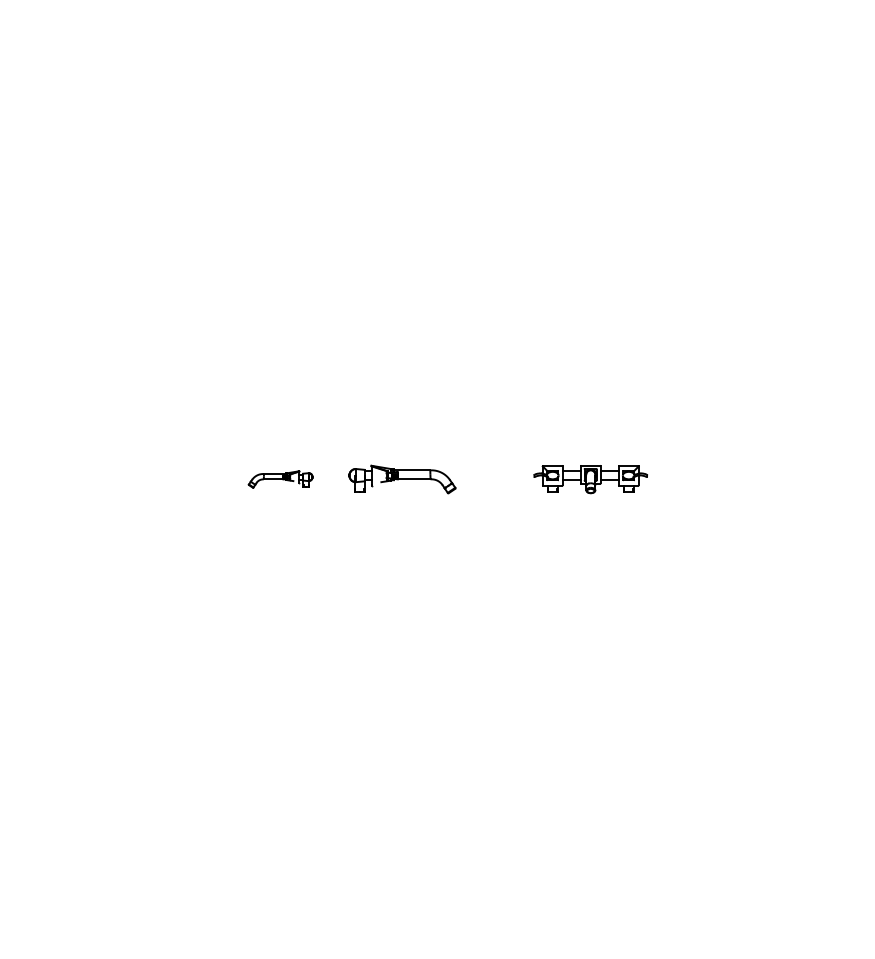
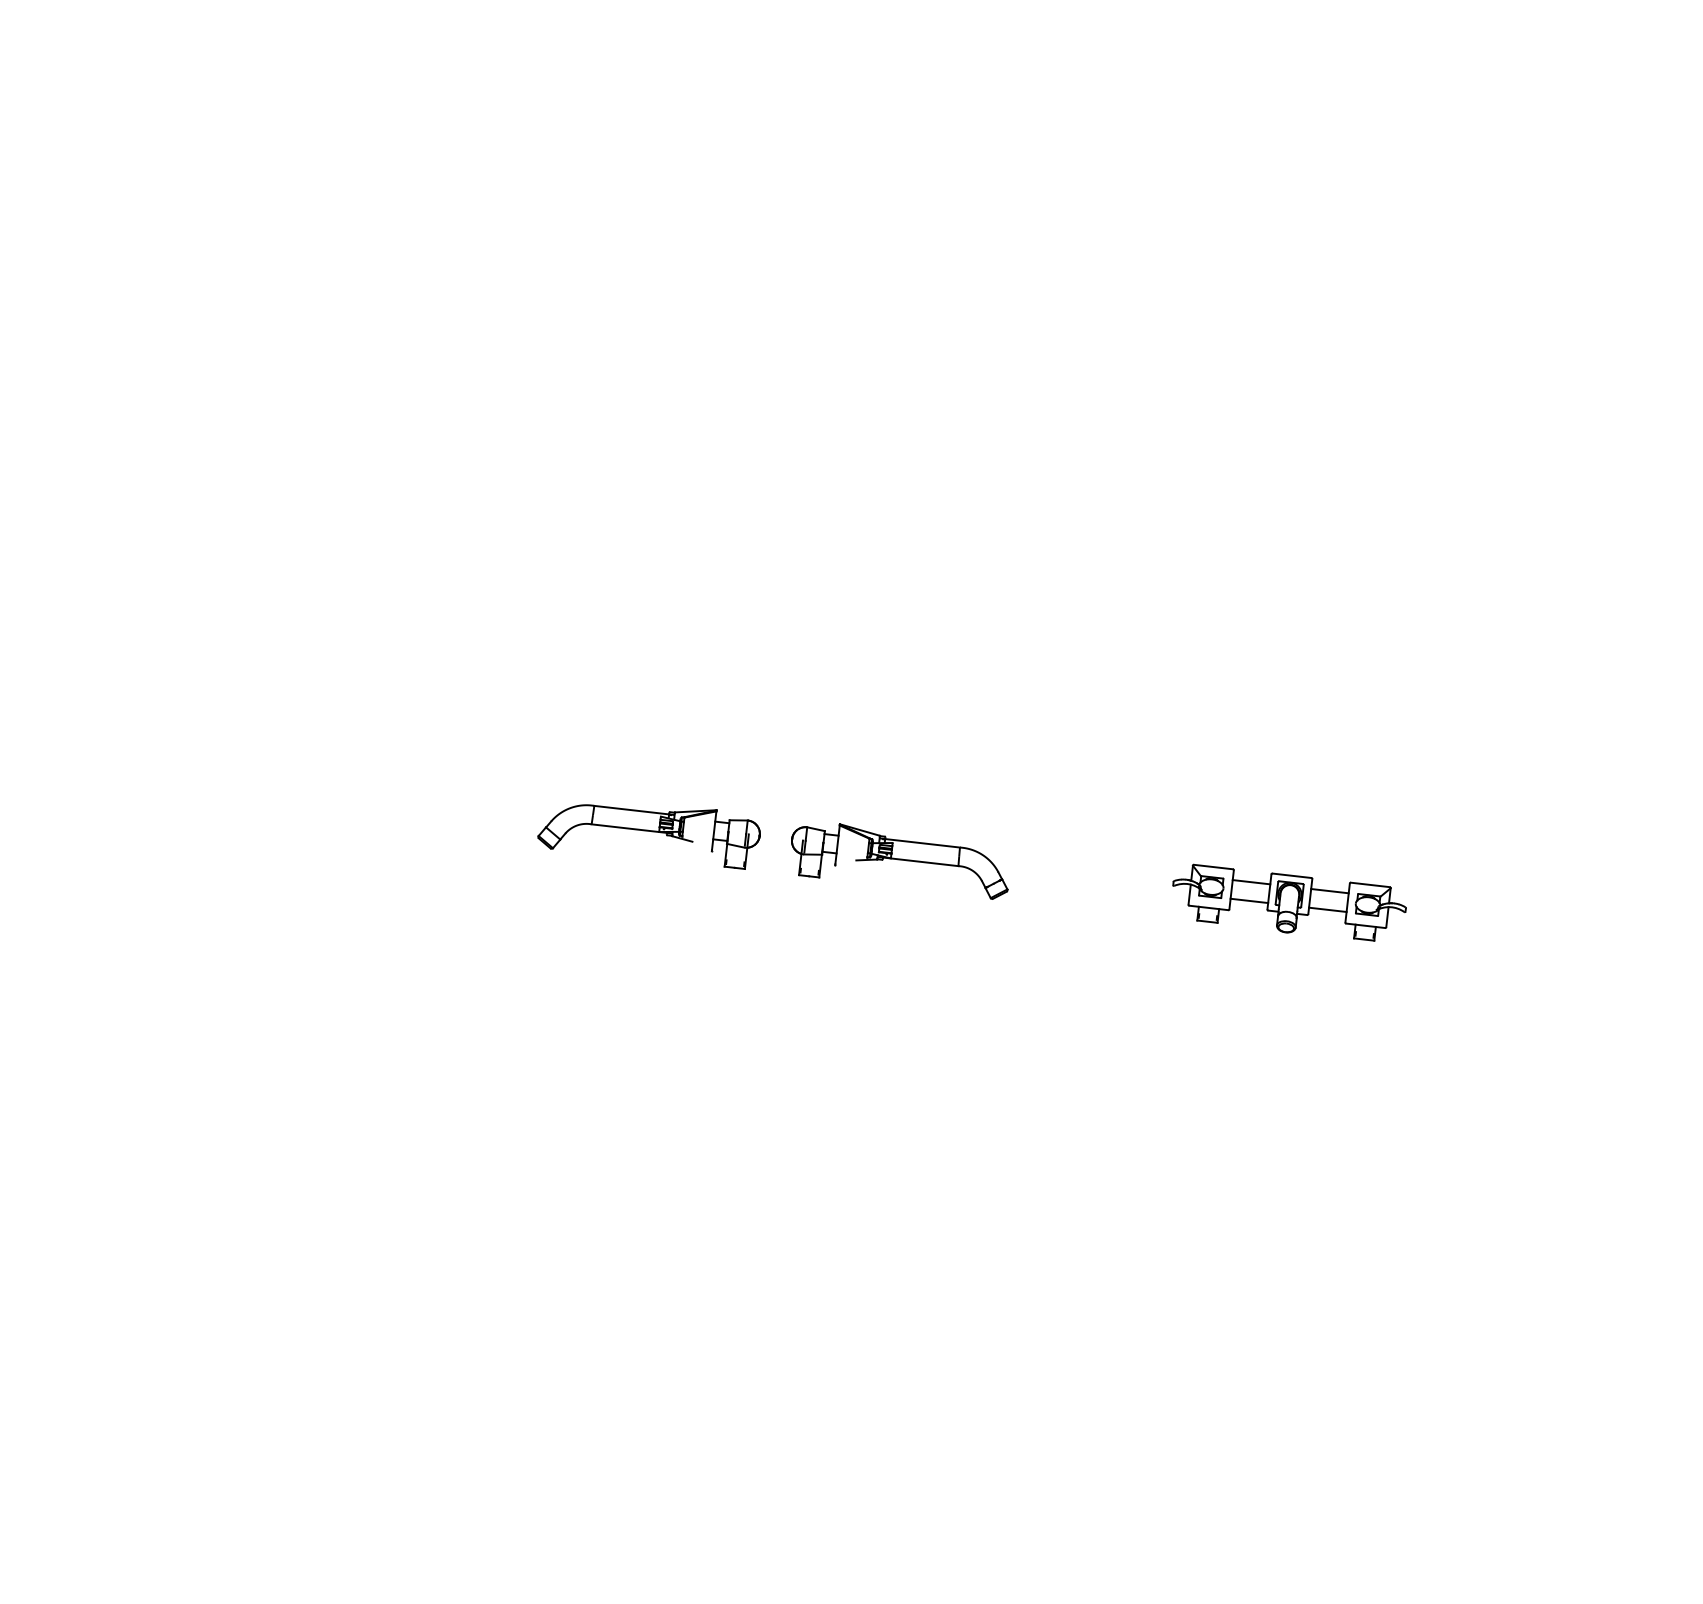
part: (280, 479) -> (648, 831), size x1.67

